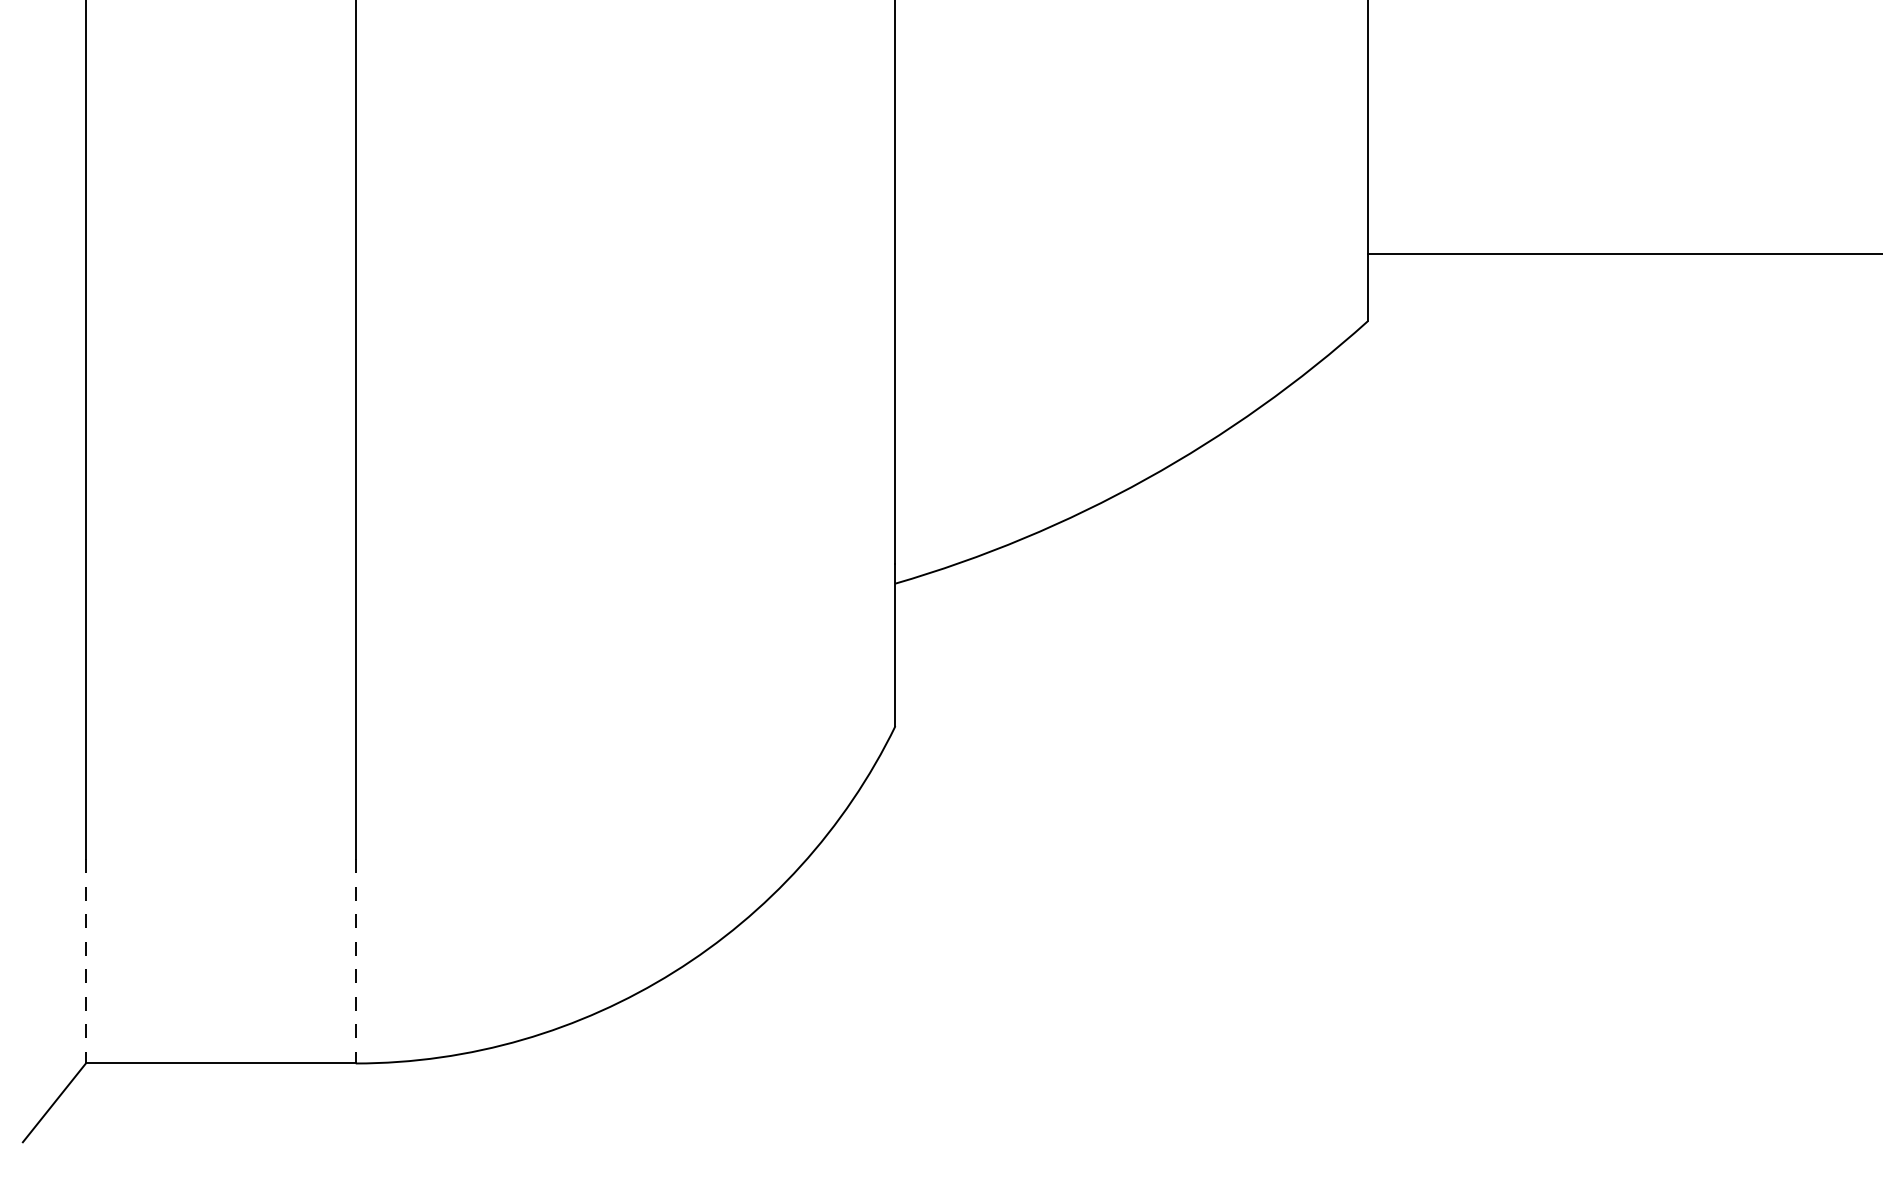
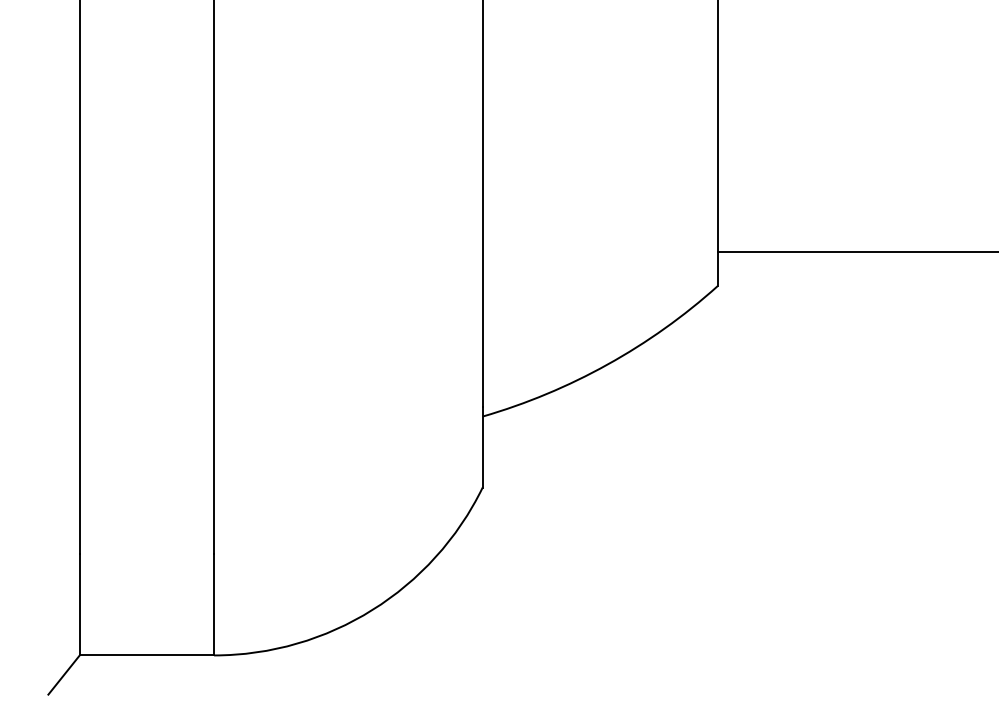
line: (85, 961) -> (79, 604), dashed -> solid
line: (356, 961) -> (214, 604), dashed -> solid

